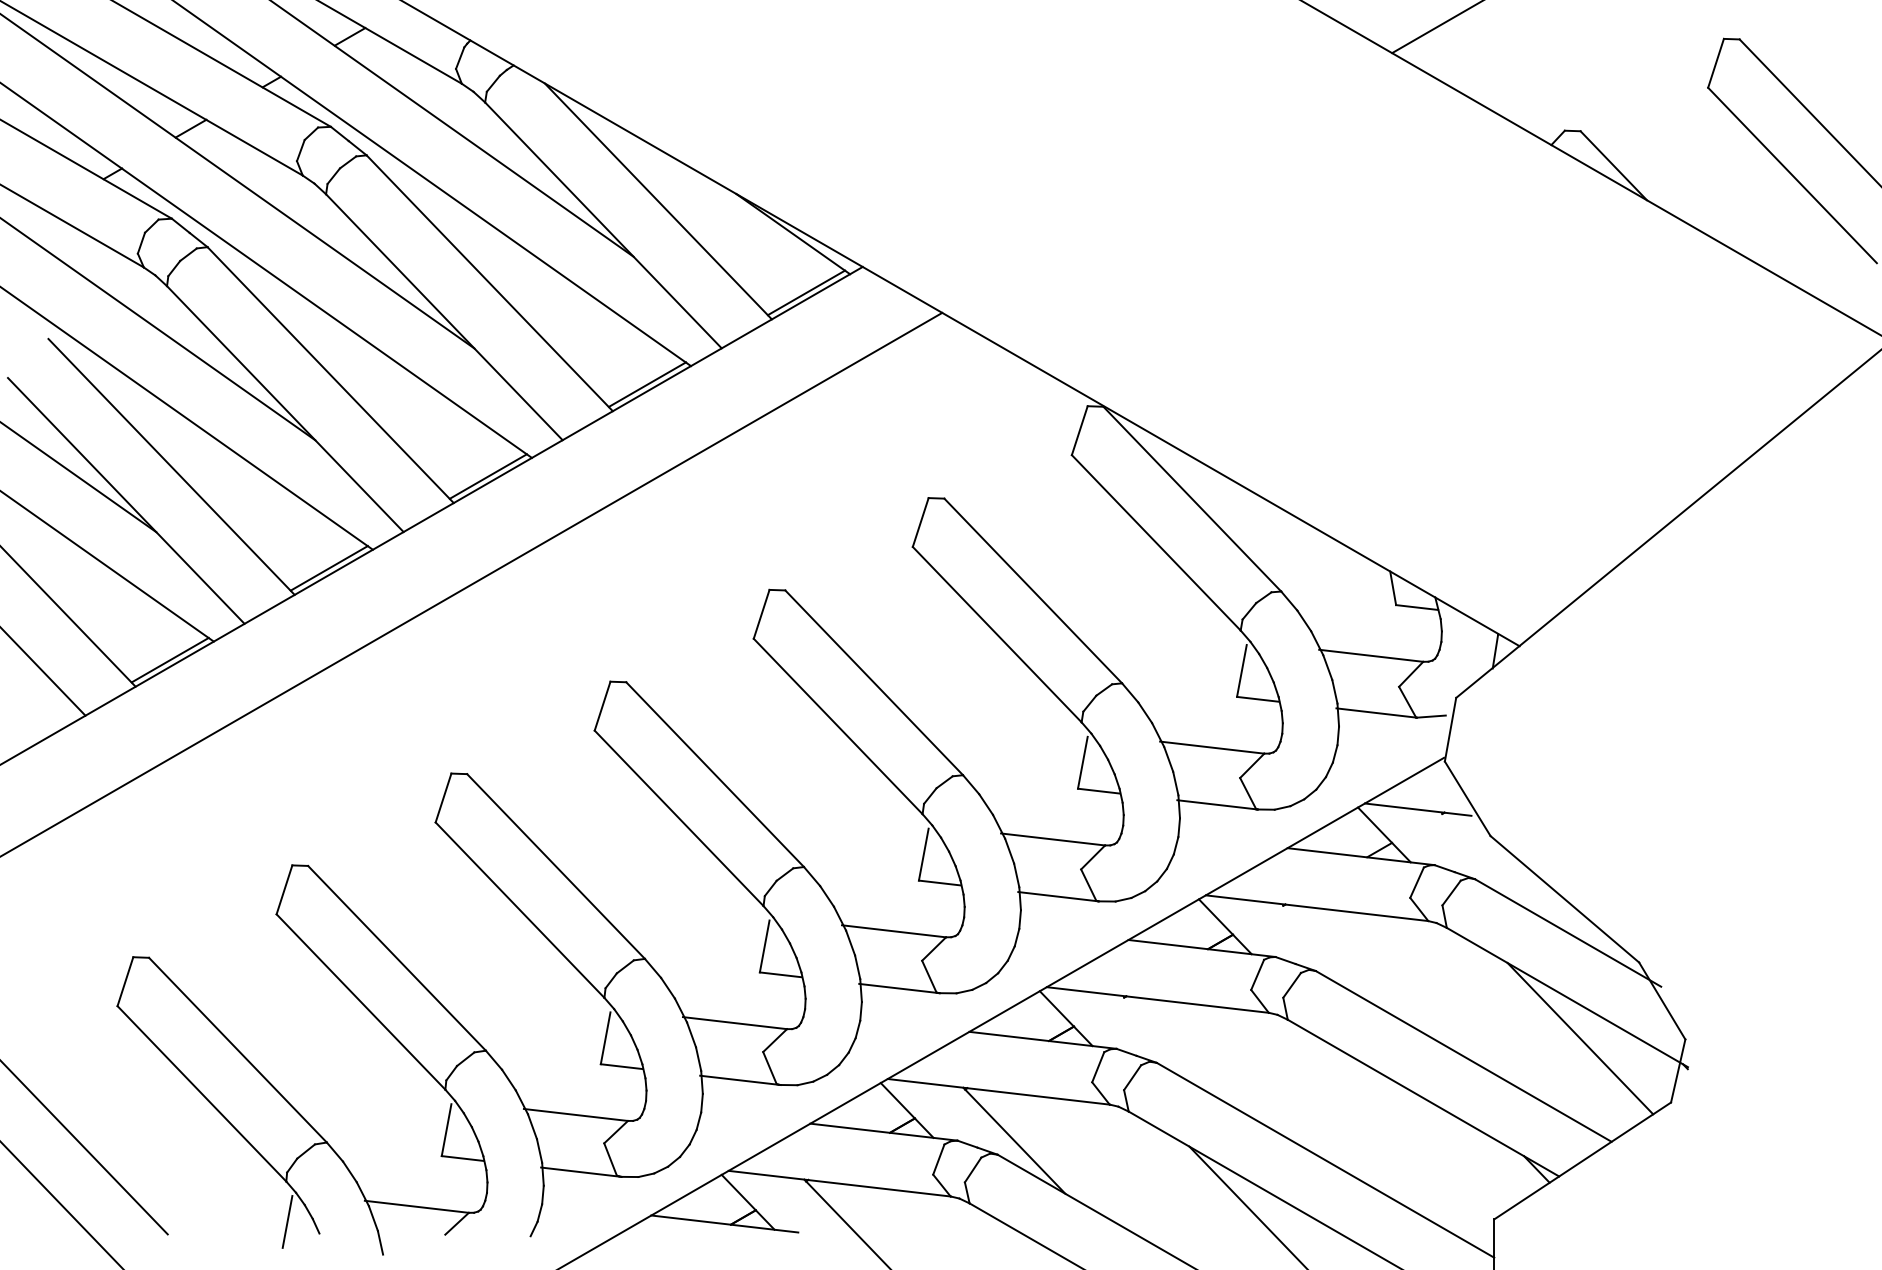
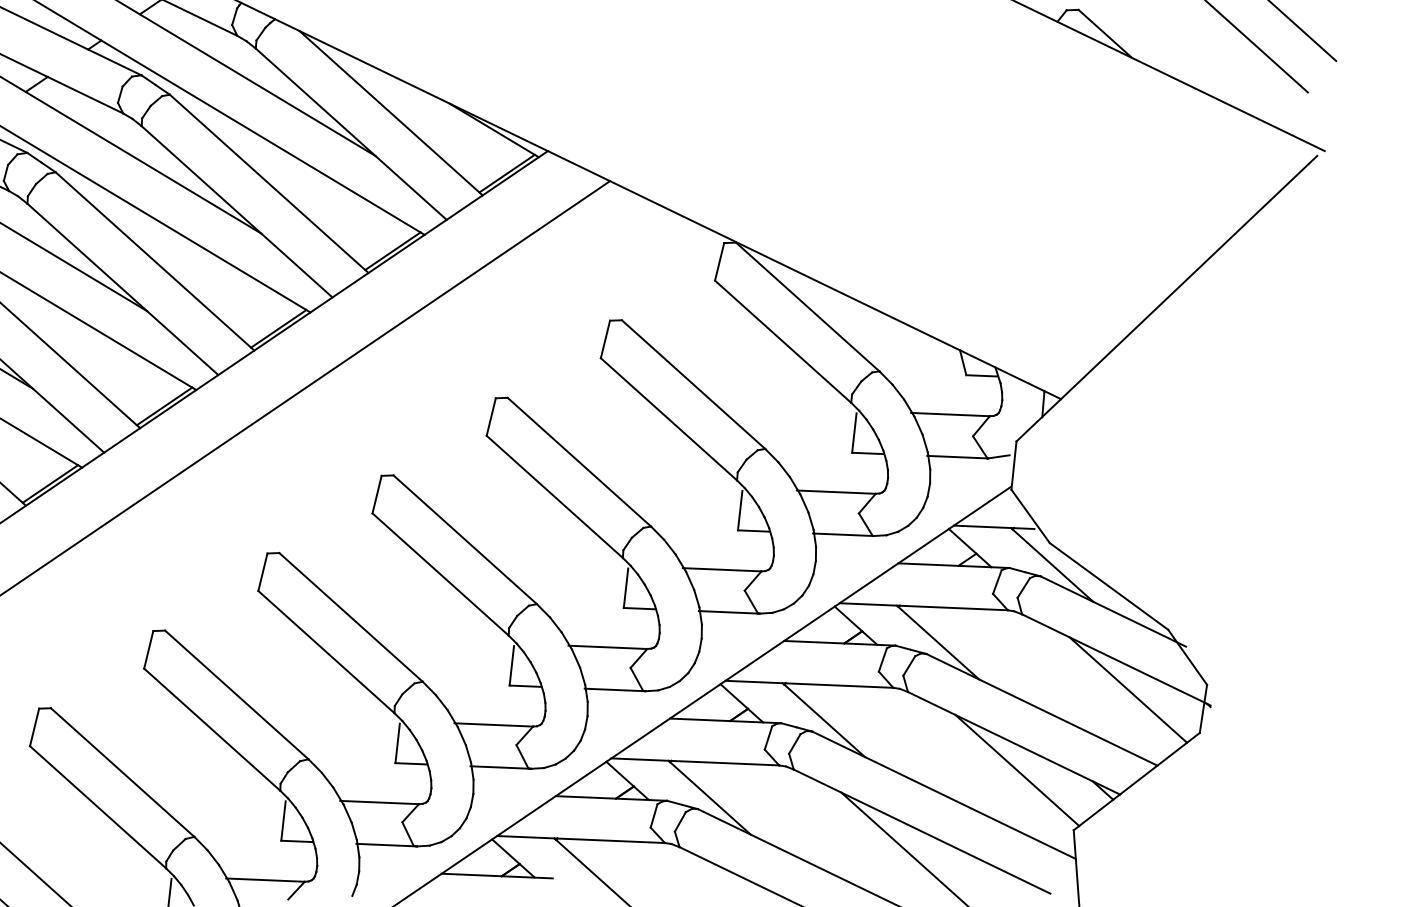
line: (1491, 865) -> (1052, 565), added
line: (1332, 957) -> (938, 642), added
line: (1173, 1048) -> (823, 719), added
line: (1424, 1134) -> (1016, 770), added

